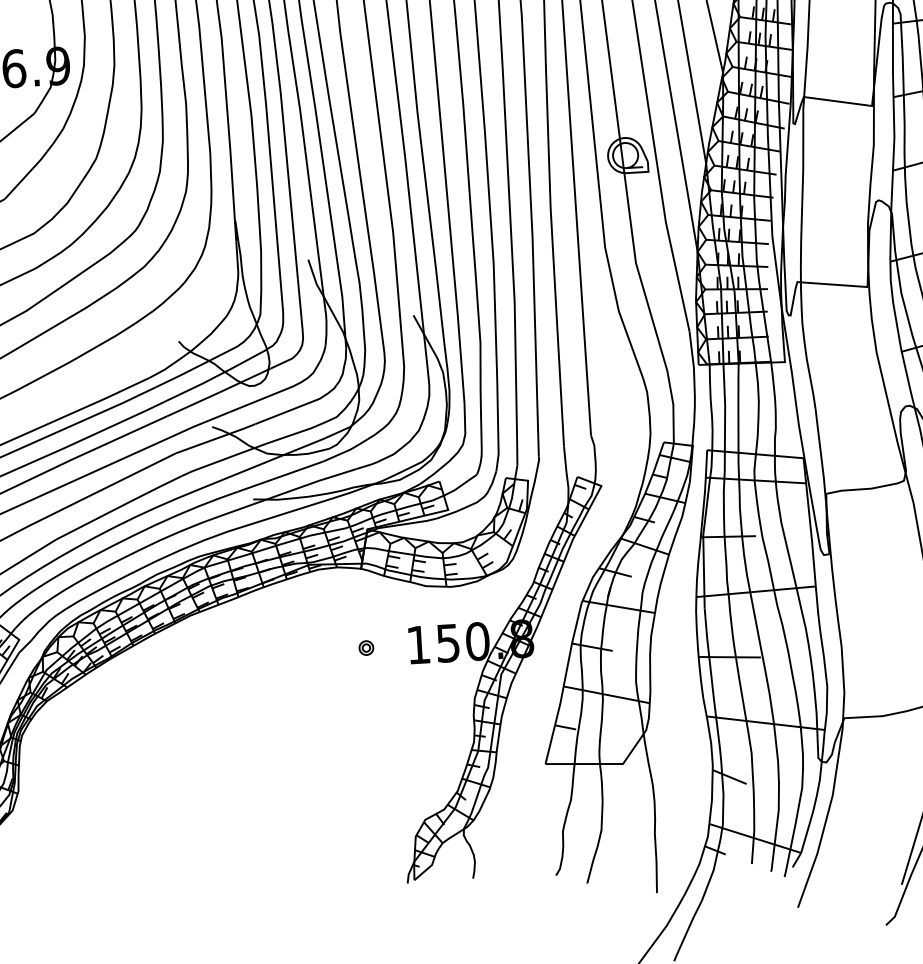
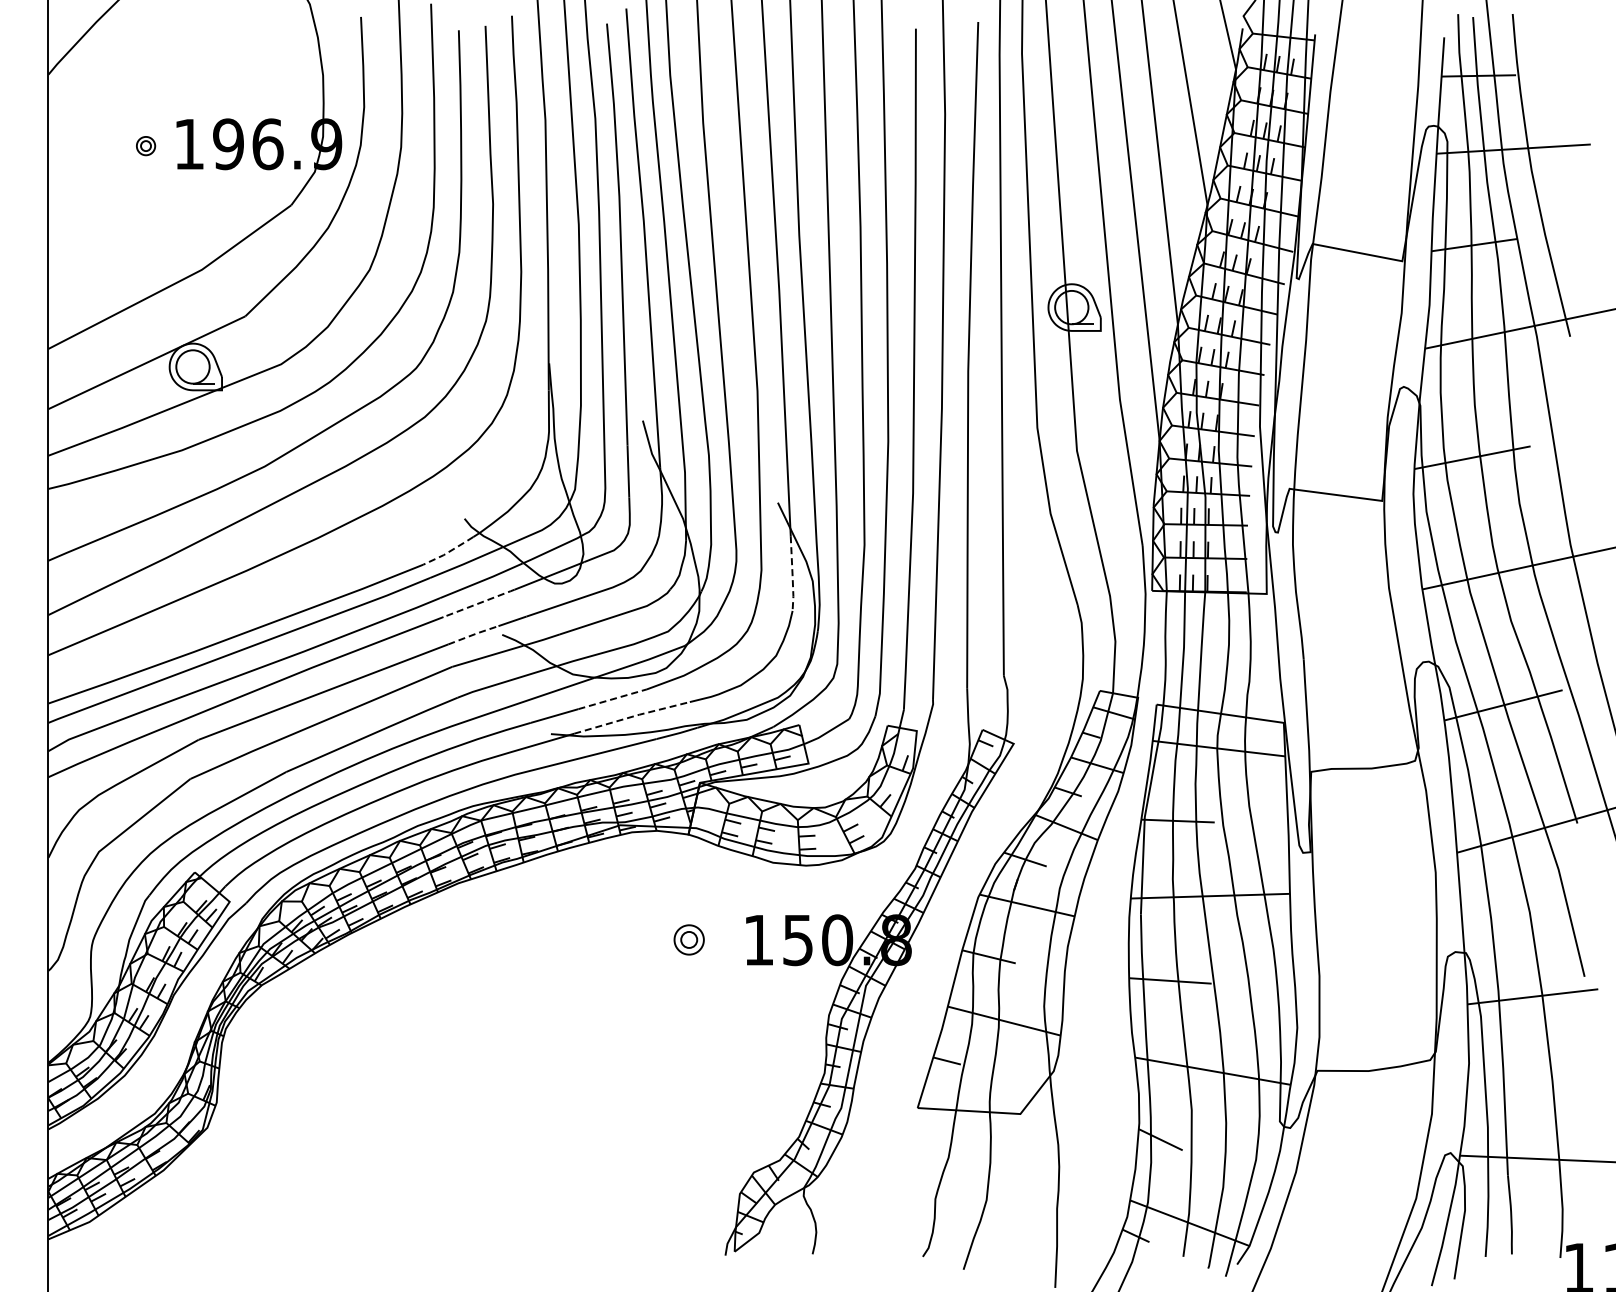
line: (168, 367) -> (448, 552), solid -> dashed
line: (427, 368) -> (792, 574), solid -> dashed
line: (193, 404) -> (479, 603), solid -> dashed
line: (191, 427) -> (474, 634), solid -> dashed
line: (297, 470) -> (612, 699), solid -> dashed
line: (313, 482) -> (632, 716), solid -> dashed
part: (366, 648) -> (689, 940), size x1.6

